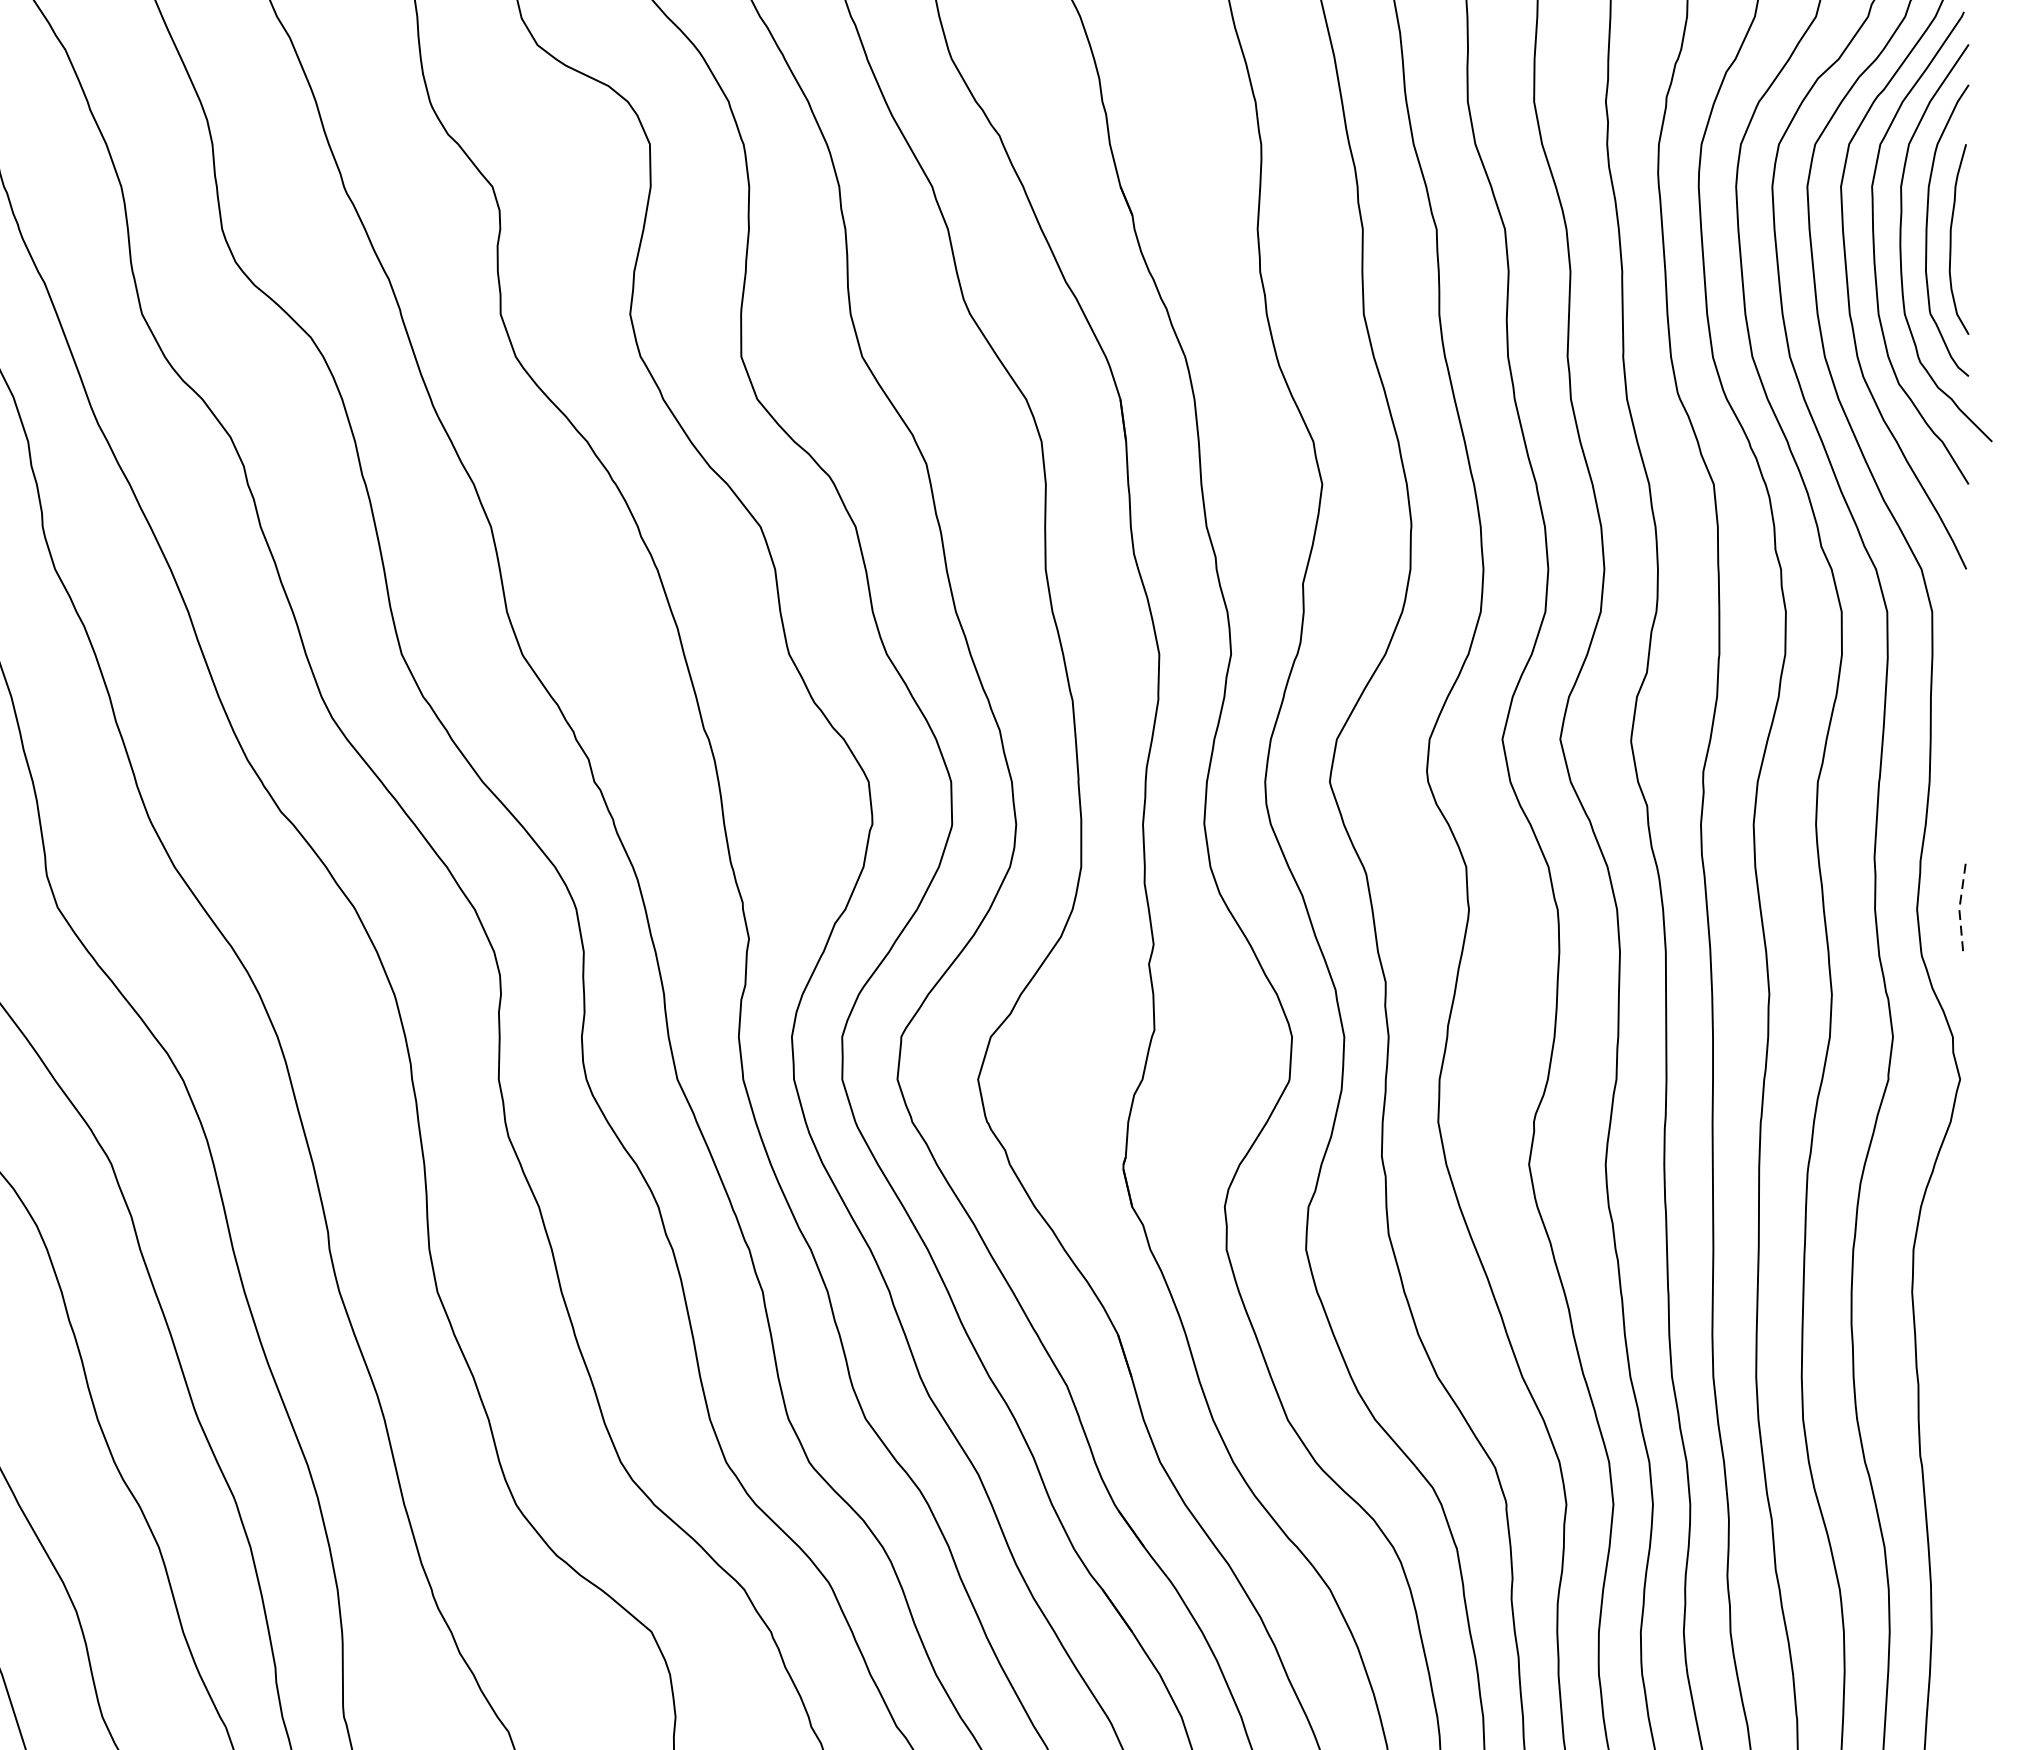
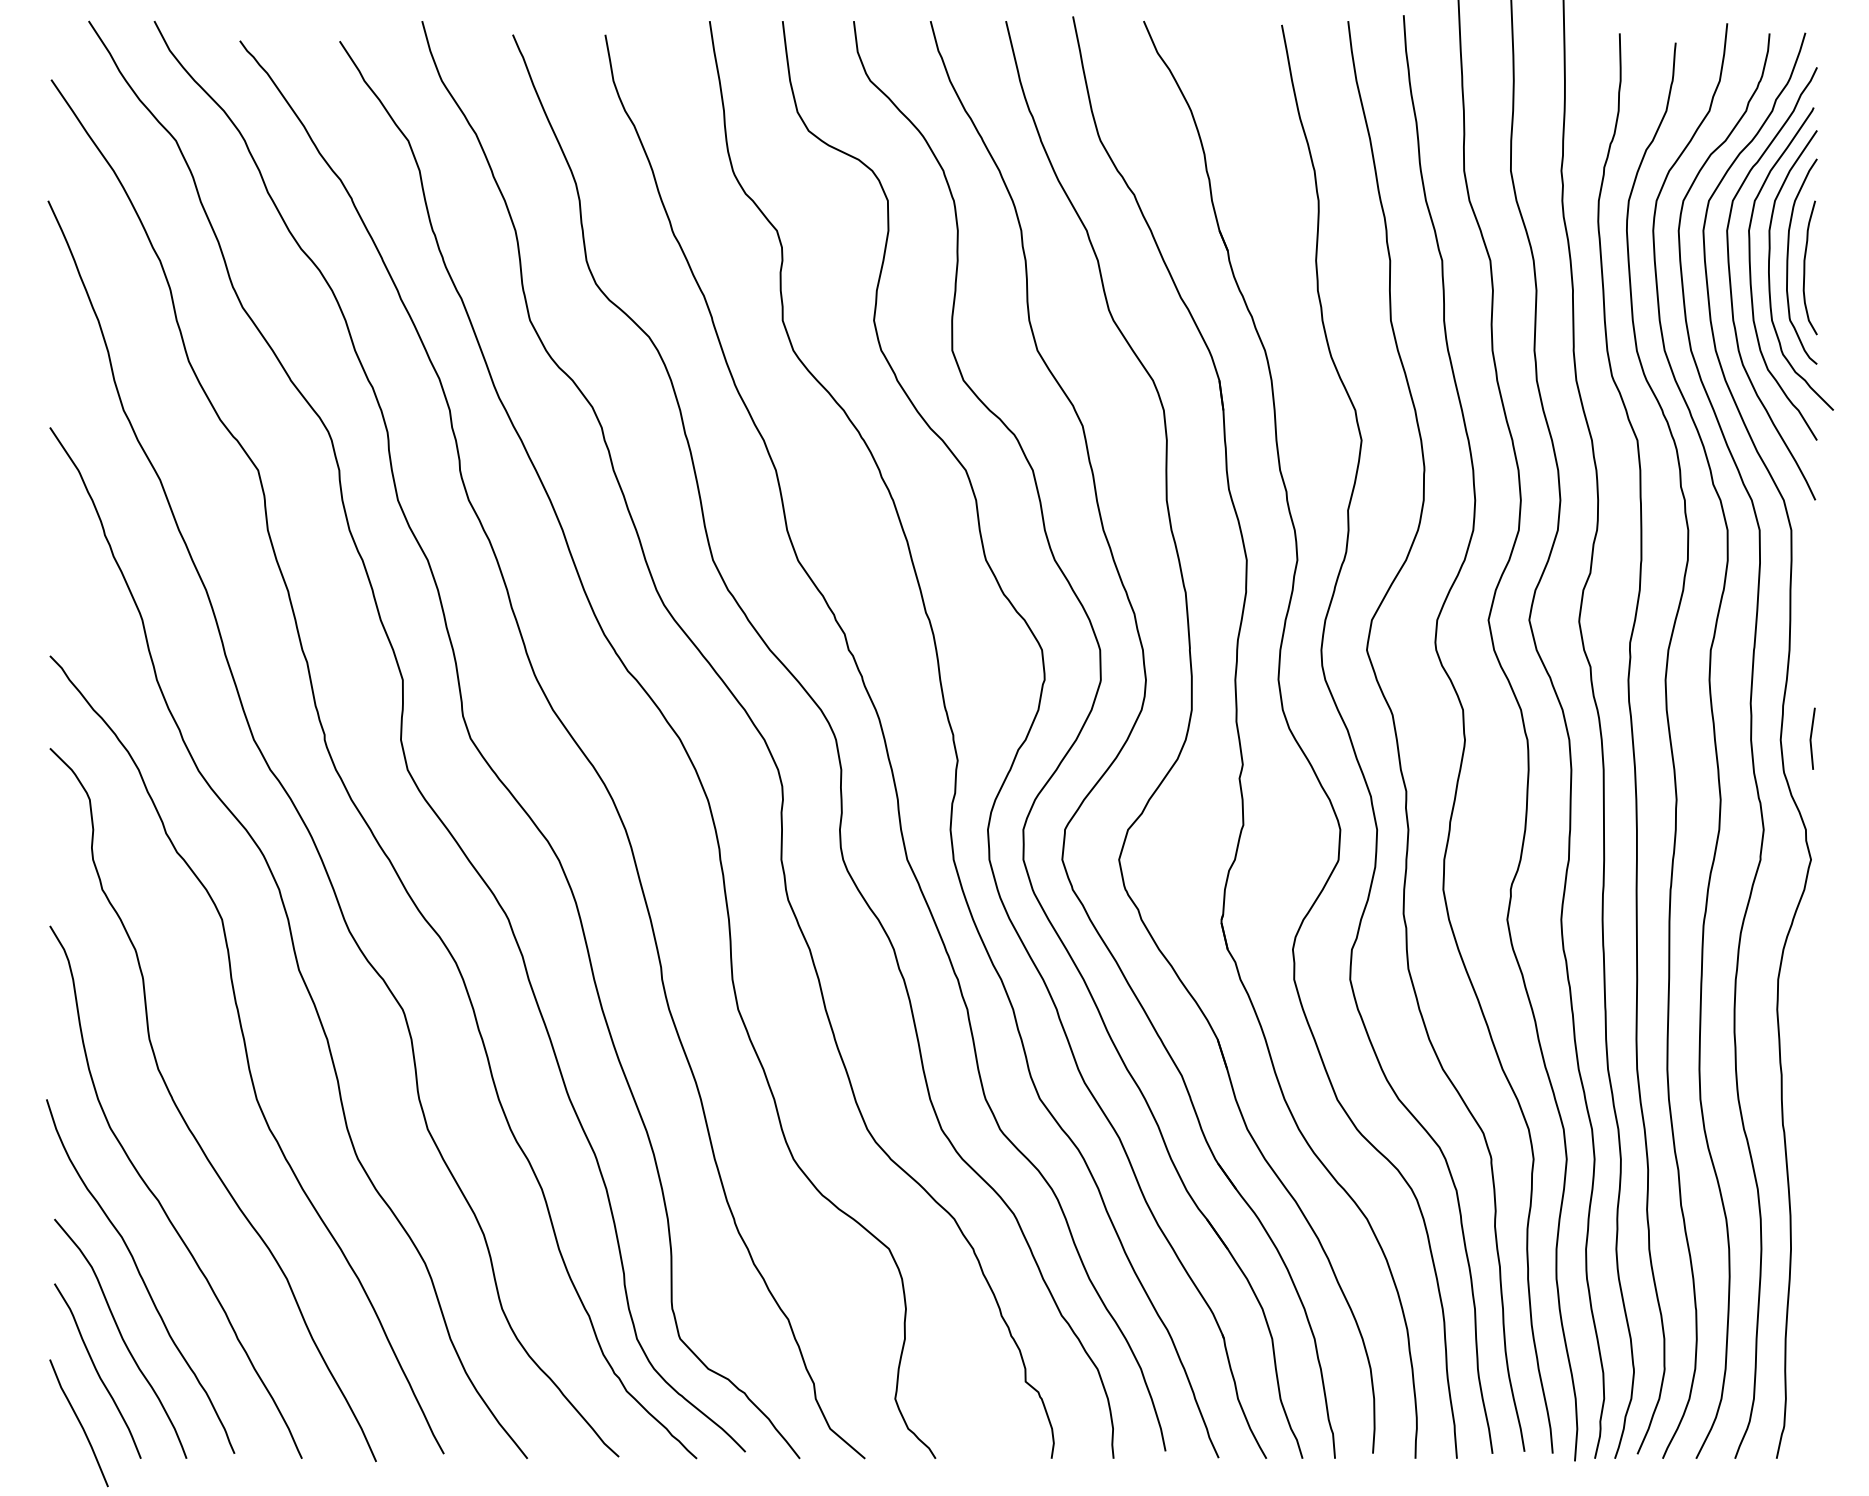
line: (1959, 908) -> (1810, 739), dashed -> solid

